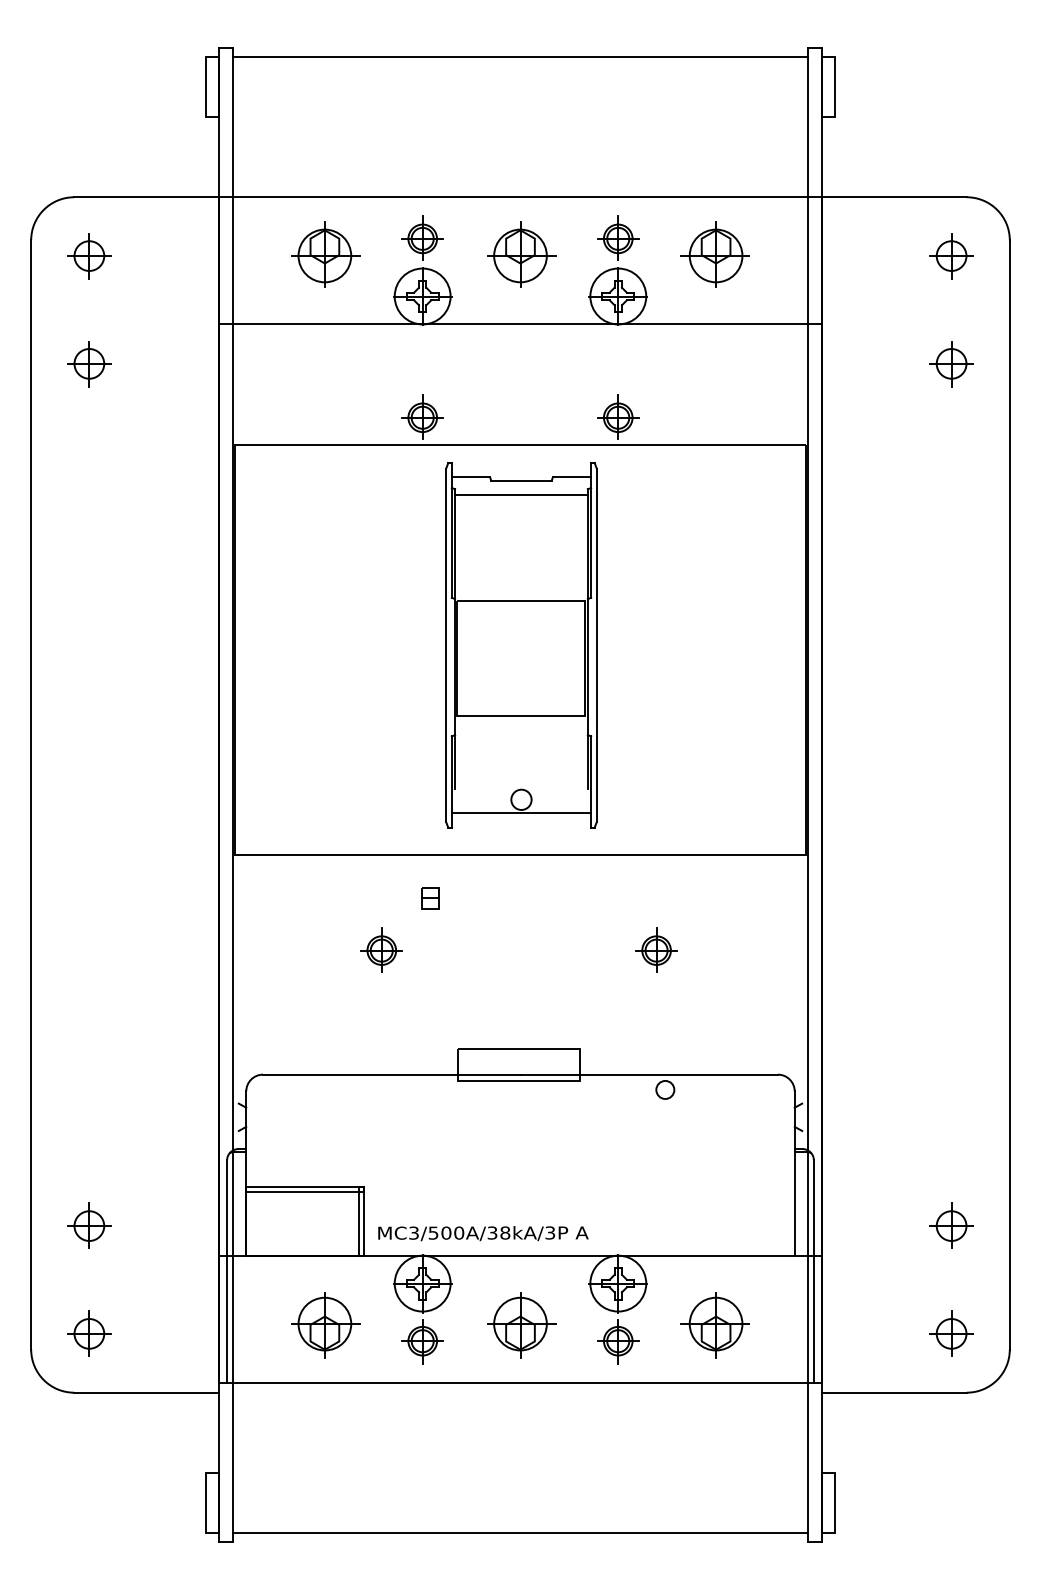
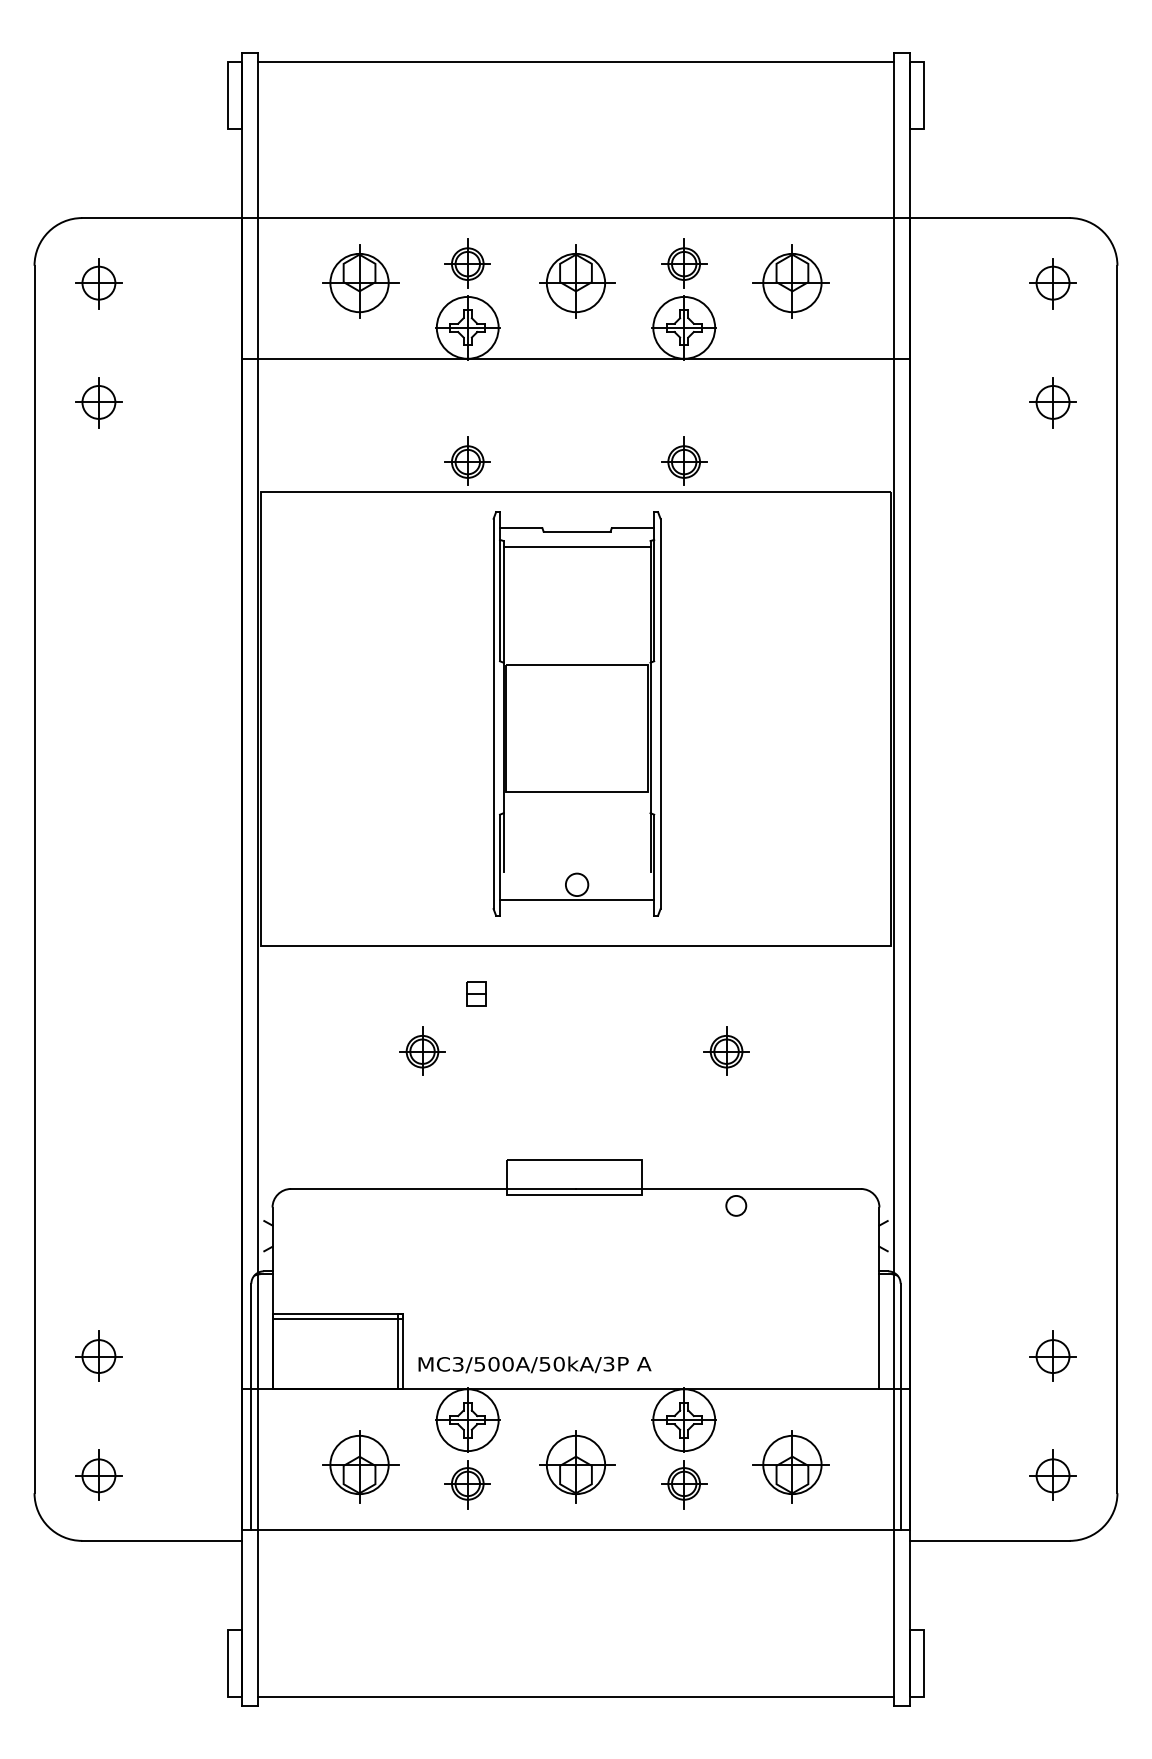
text: (499, 1232) -> (552, 1363), MC3/500A/38kA/3P -> MC3/500A/50kA/3P

